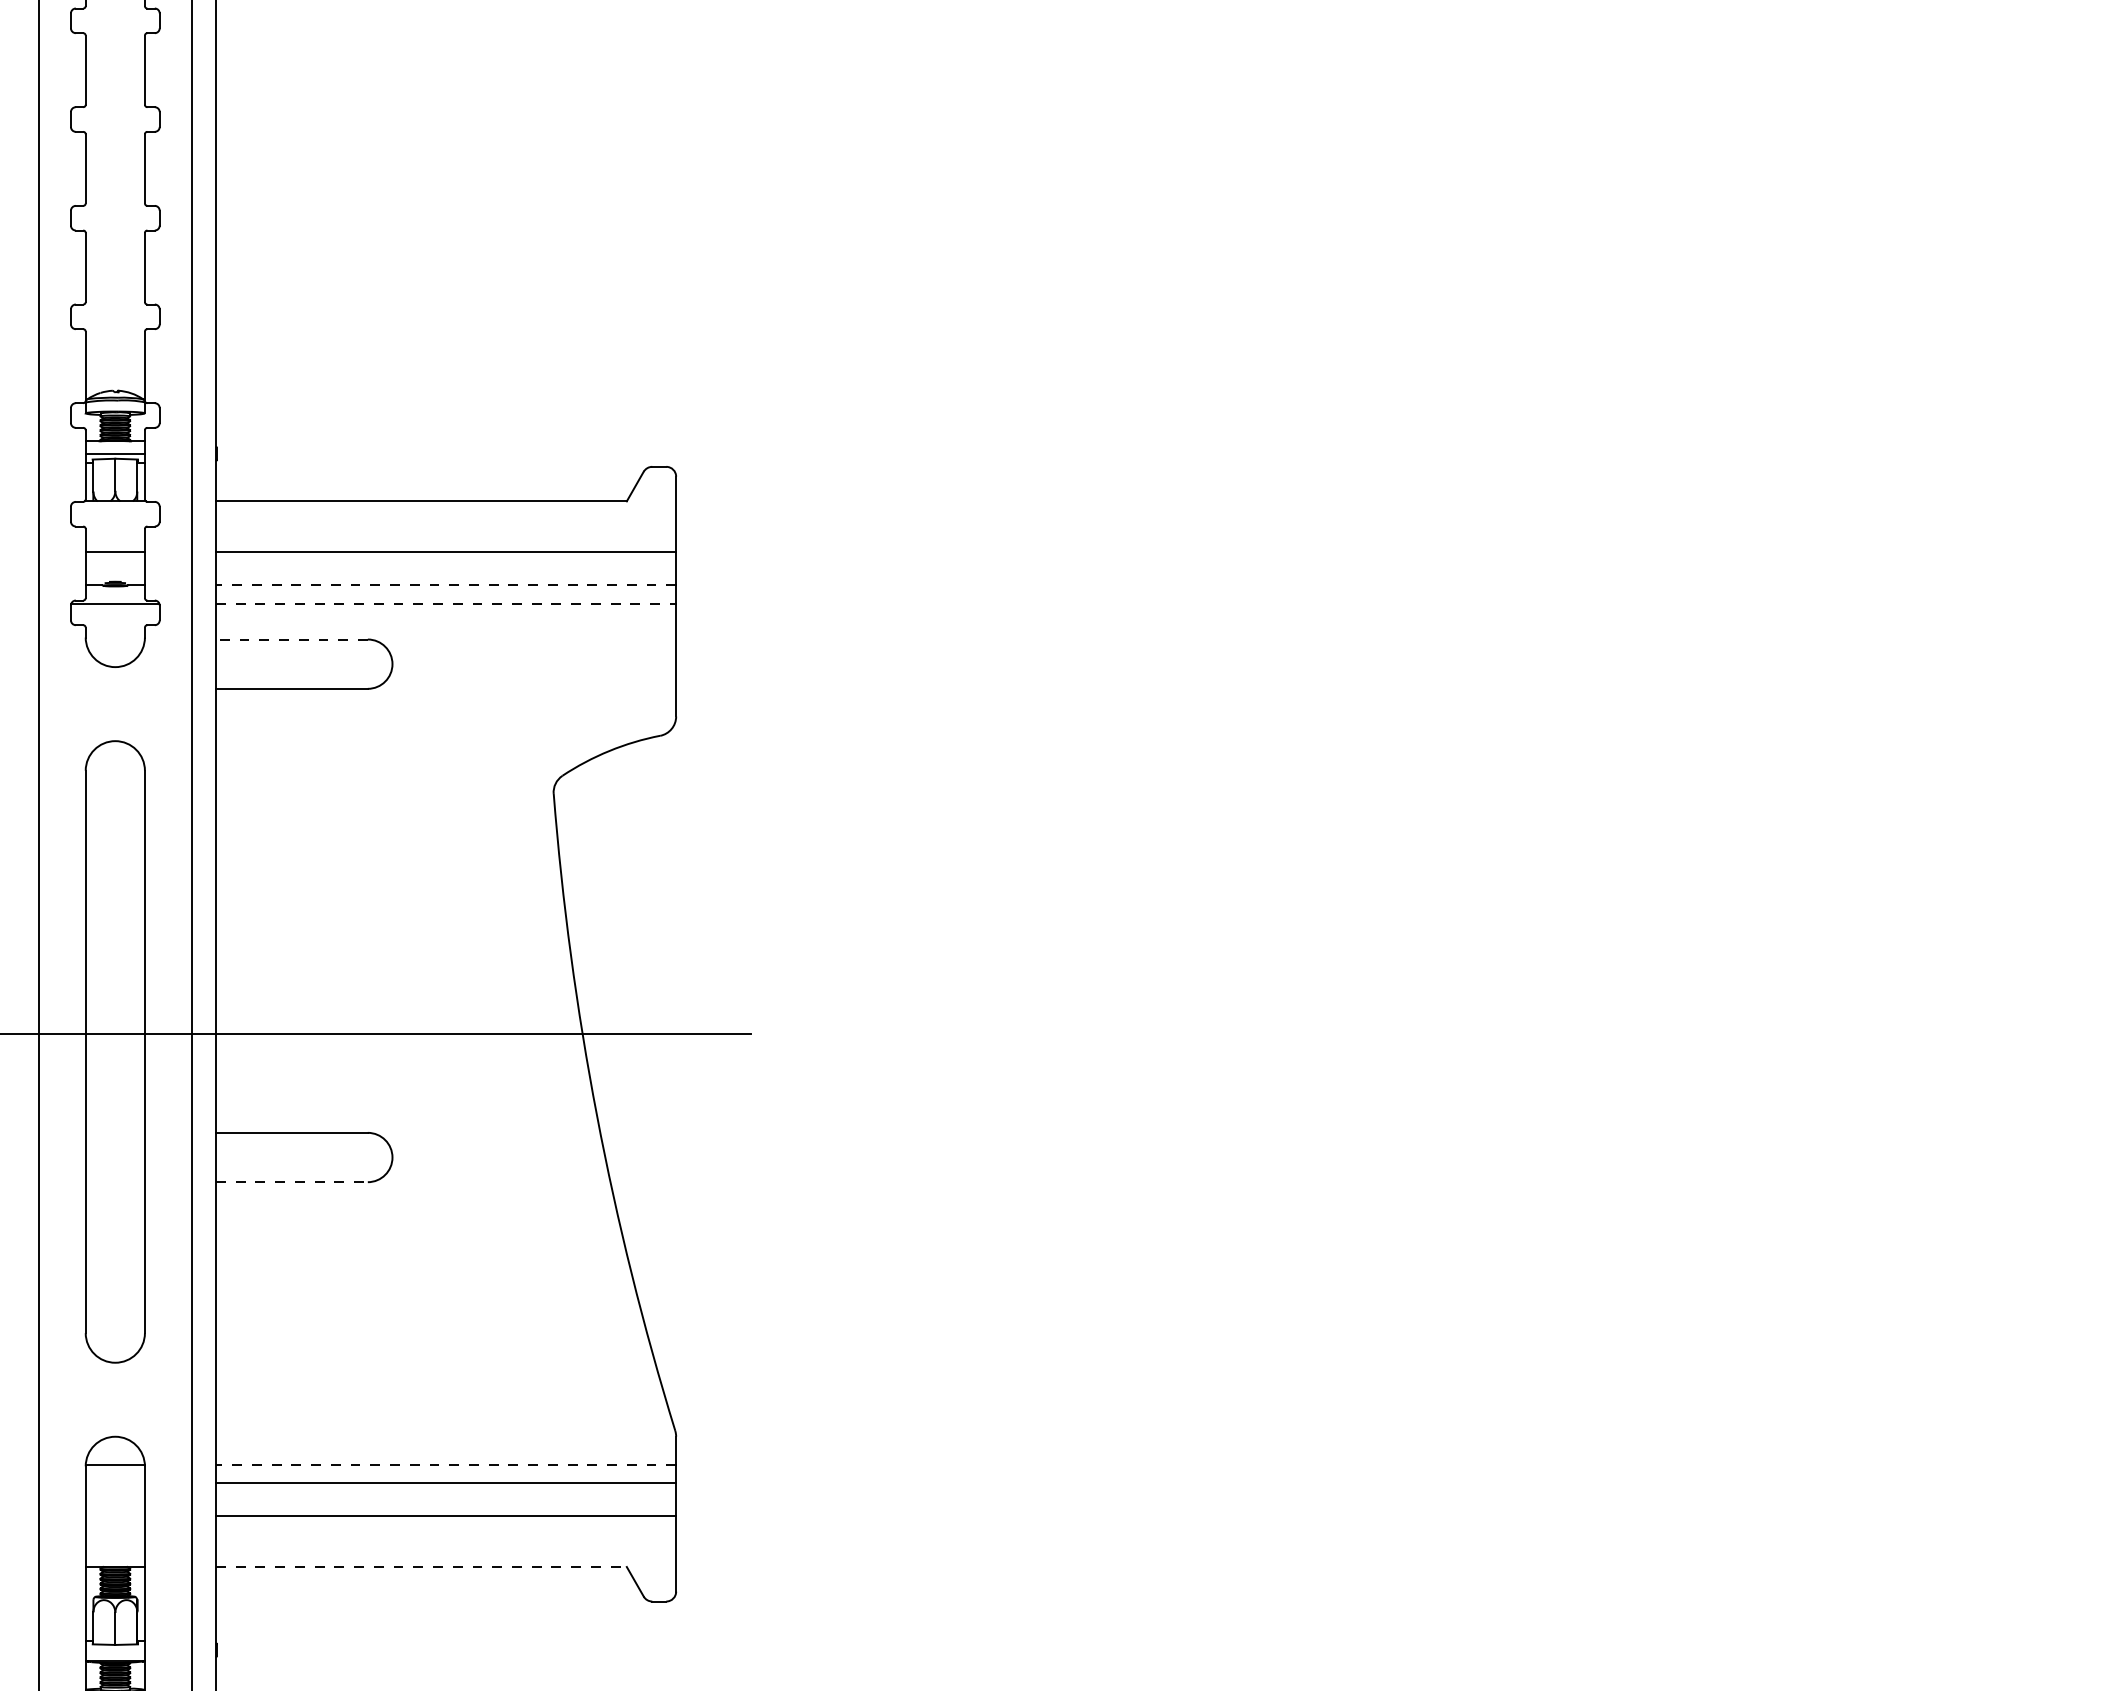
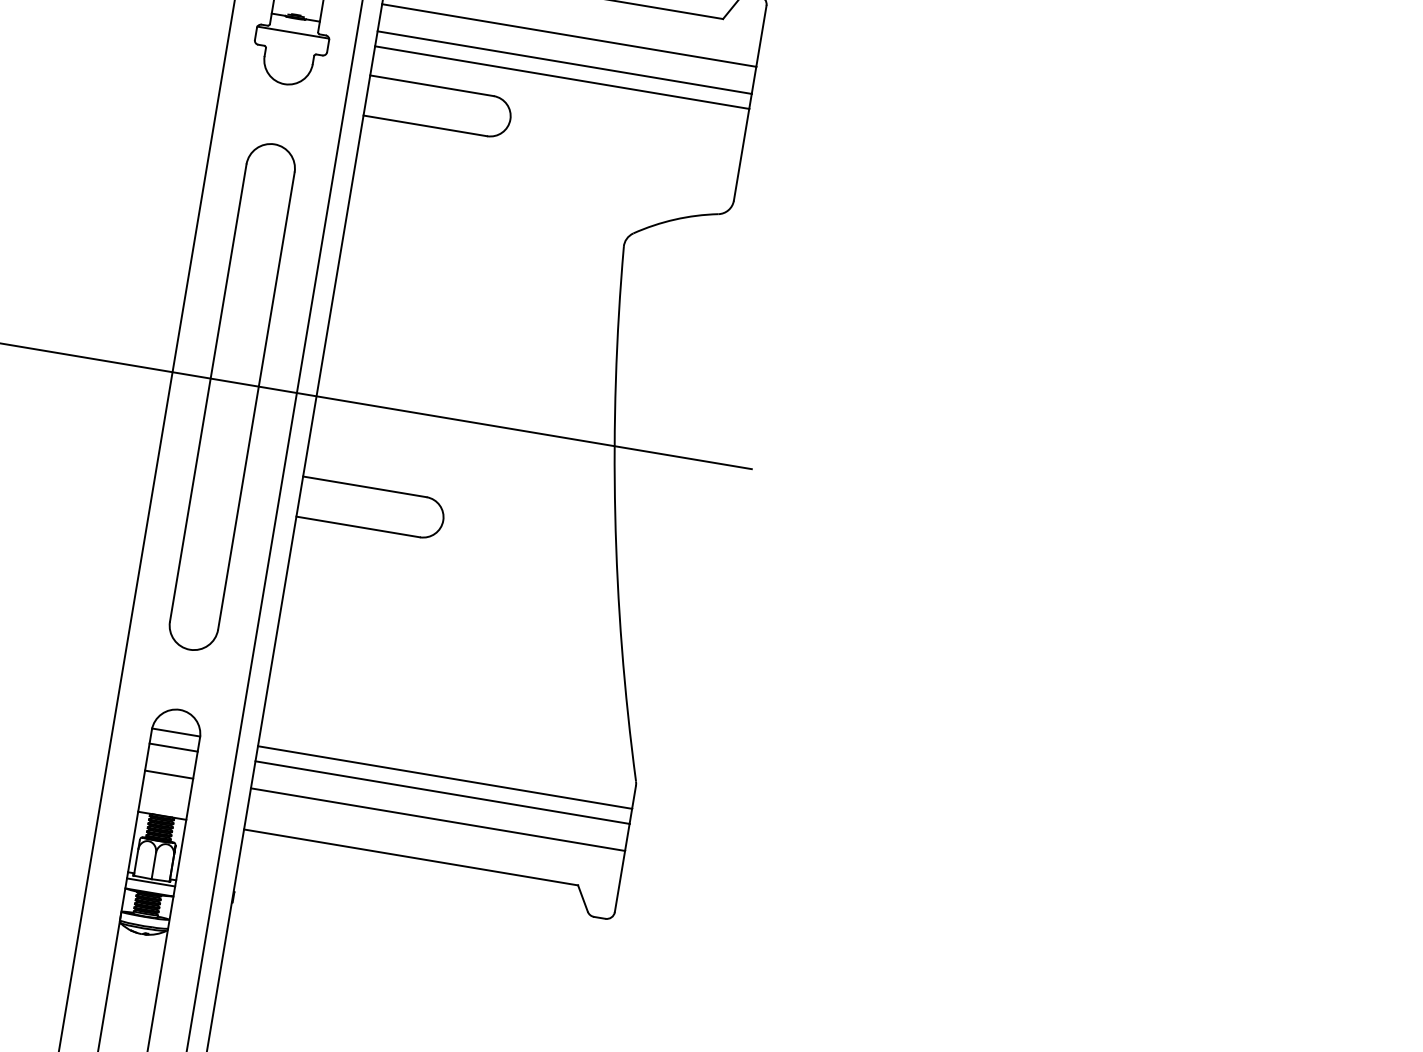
line: (445, 585) -> (564, 62), dashed -> solid
line: (446, 603) -> (562, 77), dashed -> solid
line: (291, 639) -> (431, 85), dashed -> solid
line: (291, 1182) -> (357, 527), dashed -> solid
line: (445, 1464) -> (444, 777), dashed -> solid
line: (114, 1483) -> (172, 747), added
line: (114, 1516) -> (168, 774), added
line: (421, 1567) -> (411, 857), dashed -> solid
line: (114, 1649) -> (150, 882), added

